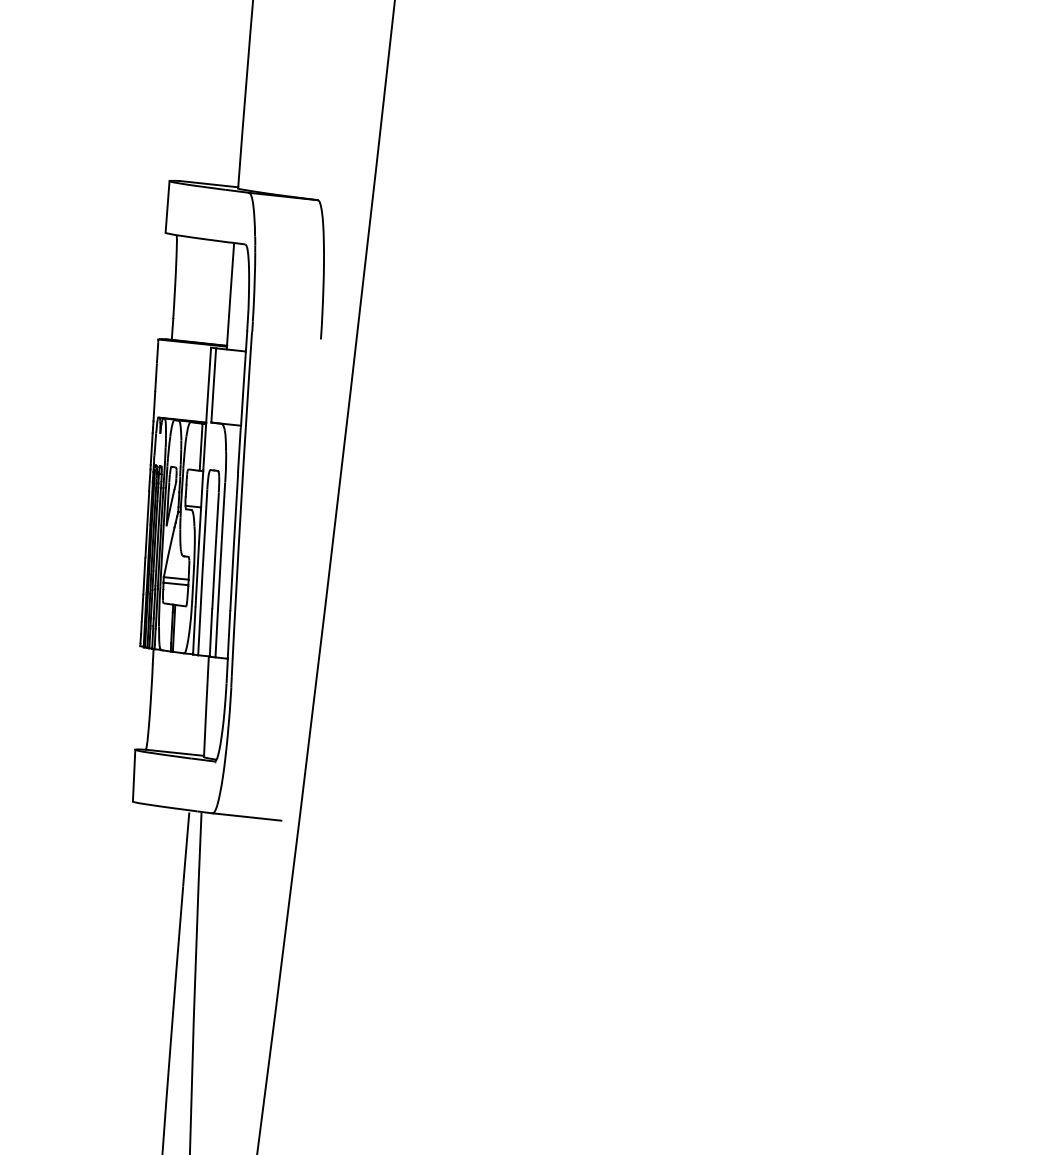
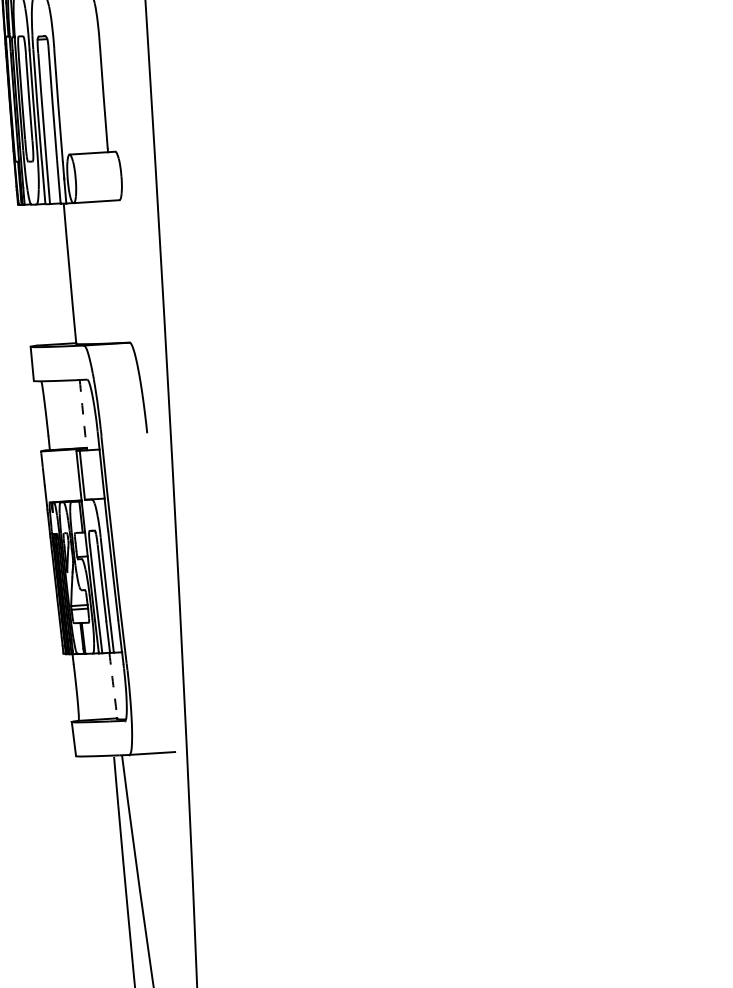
arc: (230, 295) -> (83, 414), solid -> dashed
arc: (206, 706) -> (113, 685), solid -> dashed

